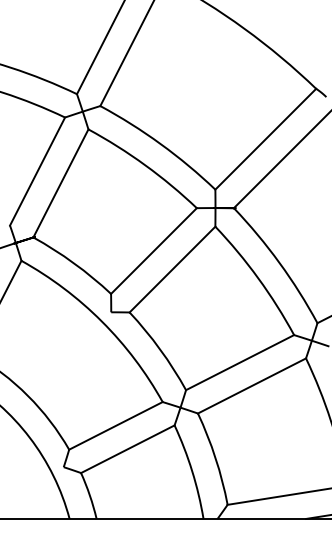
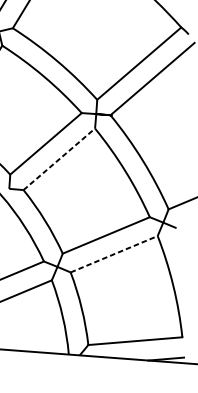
line: (172, 269) -> (59, 159), solid -> dashed
line: (251, 385) -> (113, 253), solid -> dashed

